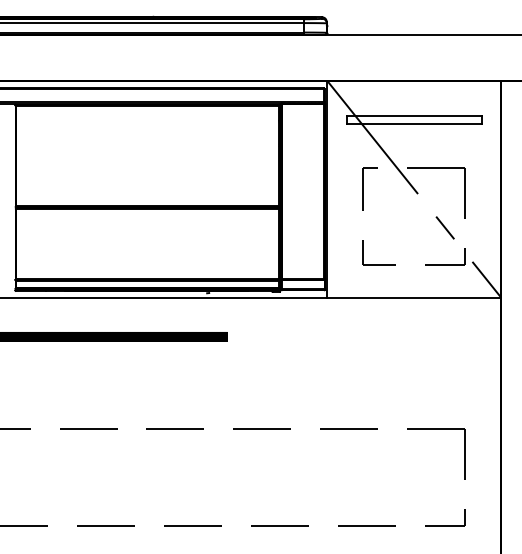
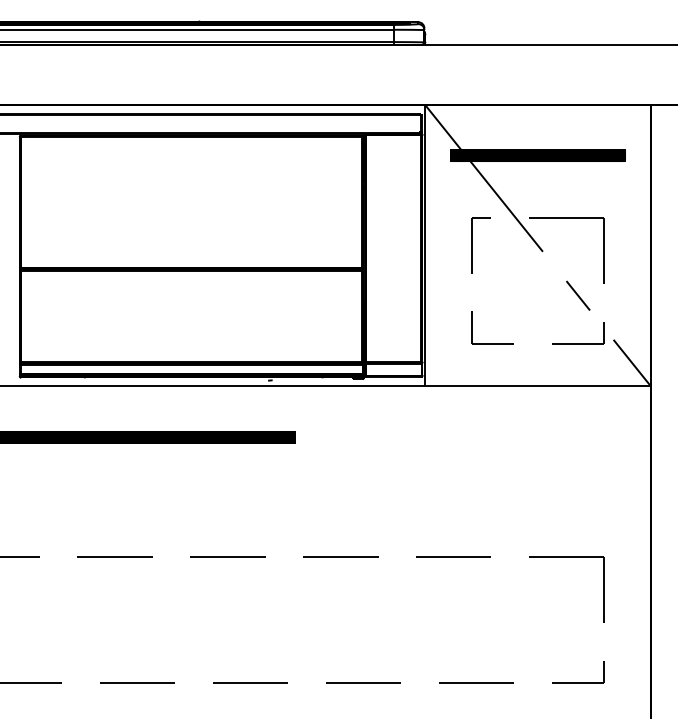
hatch: (413, 119) -> (537, 155), added

